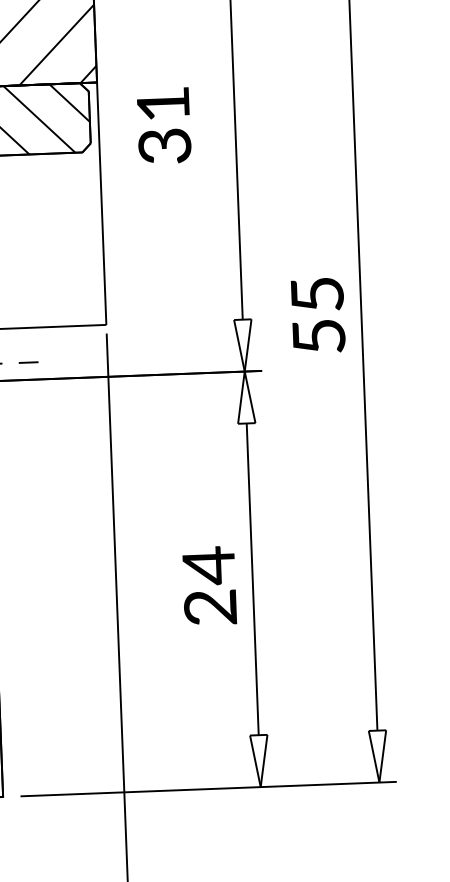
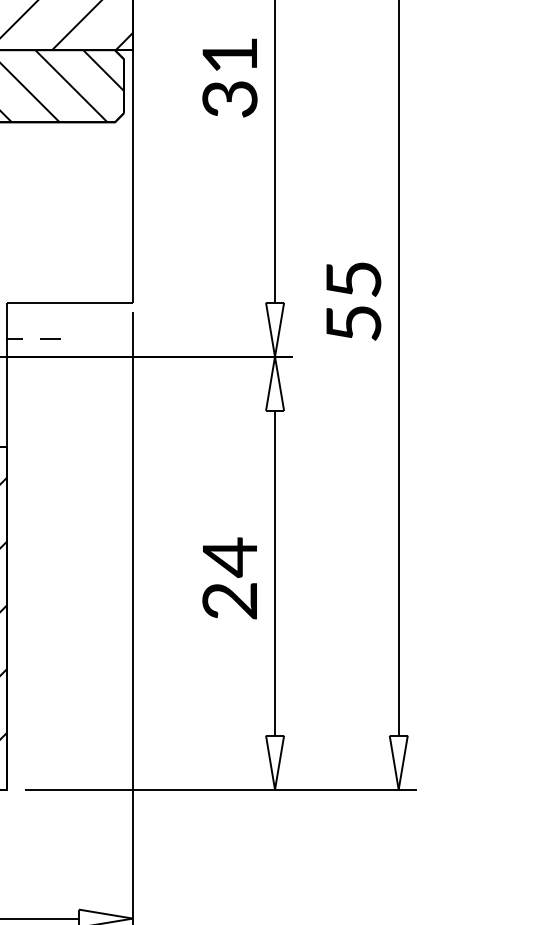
text: (163, 125) -> (229, 77), moved

